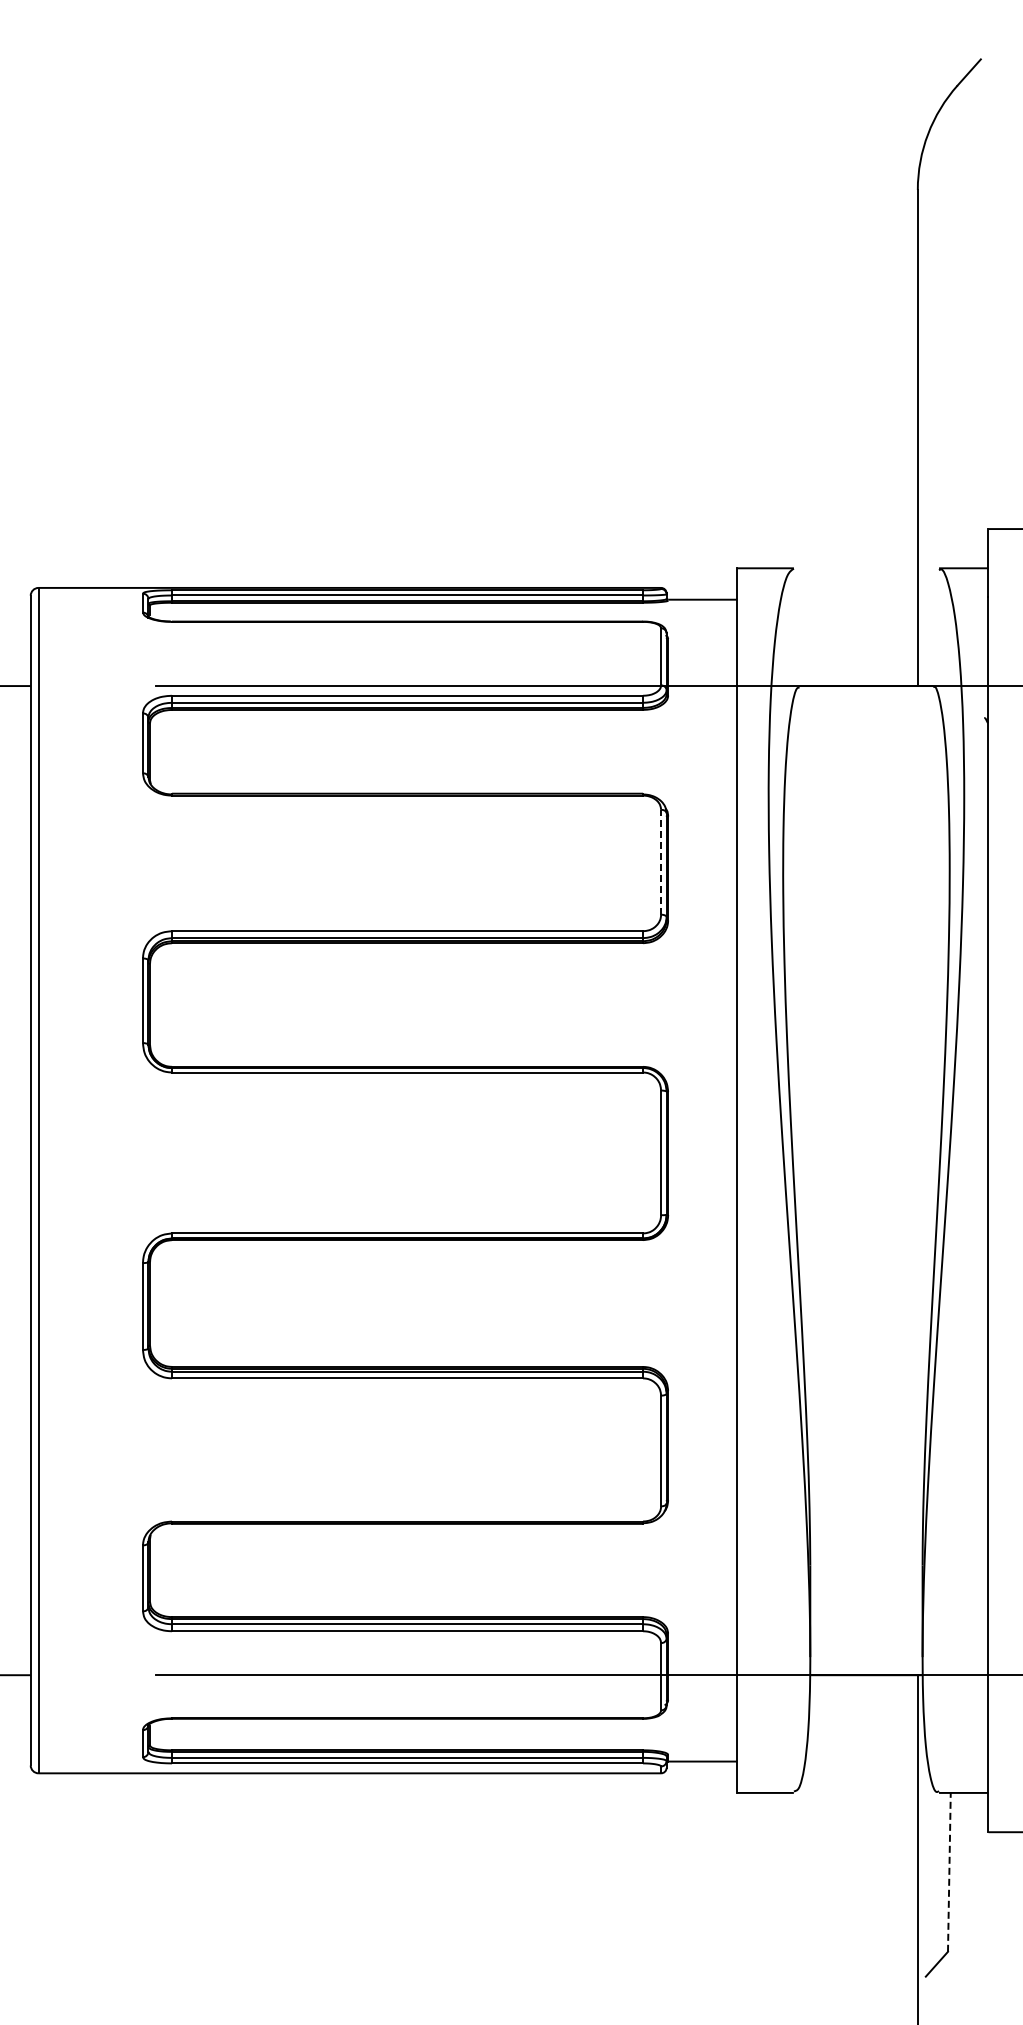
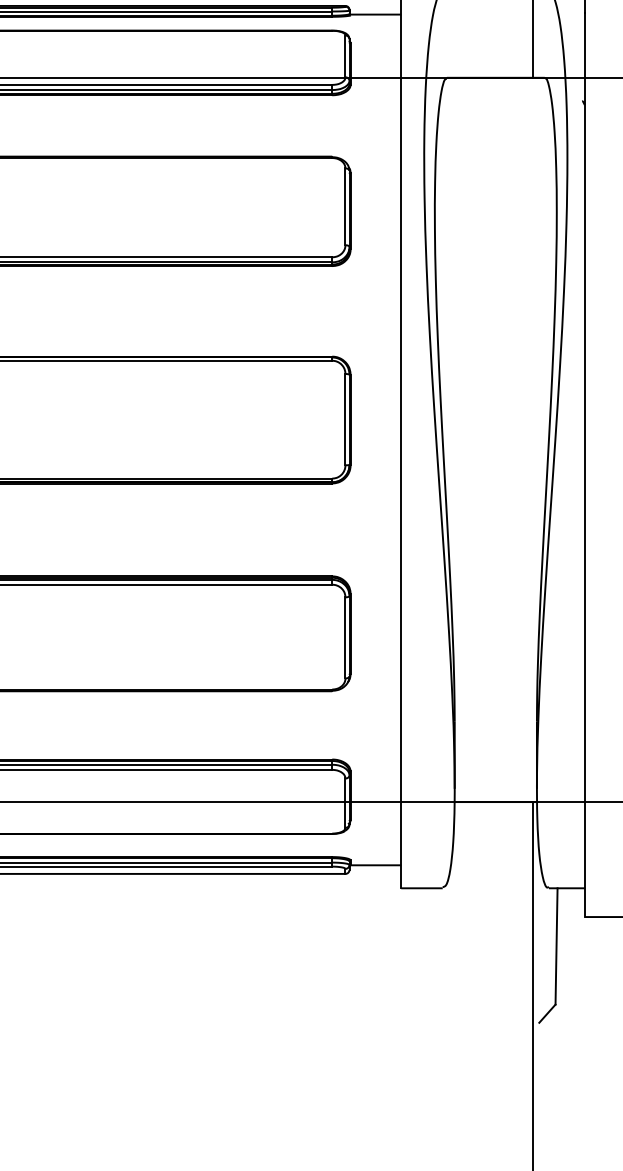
line: (661, 861) -> (345, 206), dashed -> solid
line: (949, 1871) -> (556, 945), dashed -> solid

